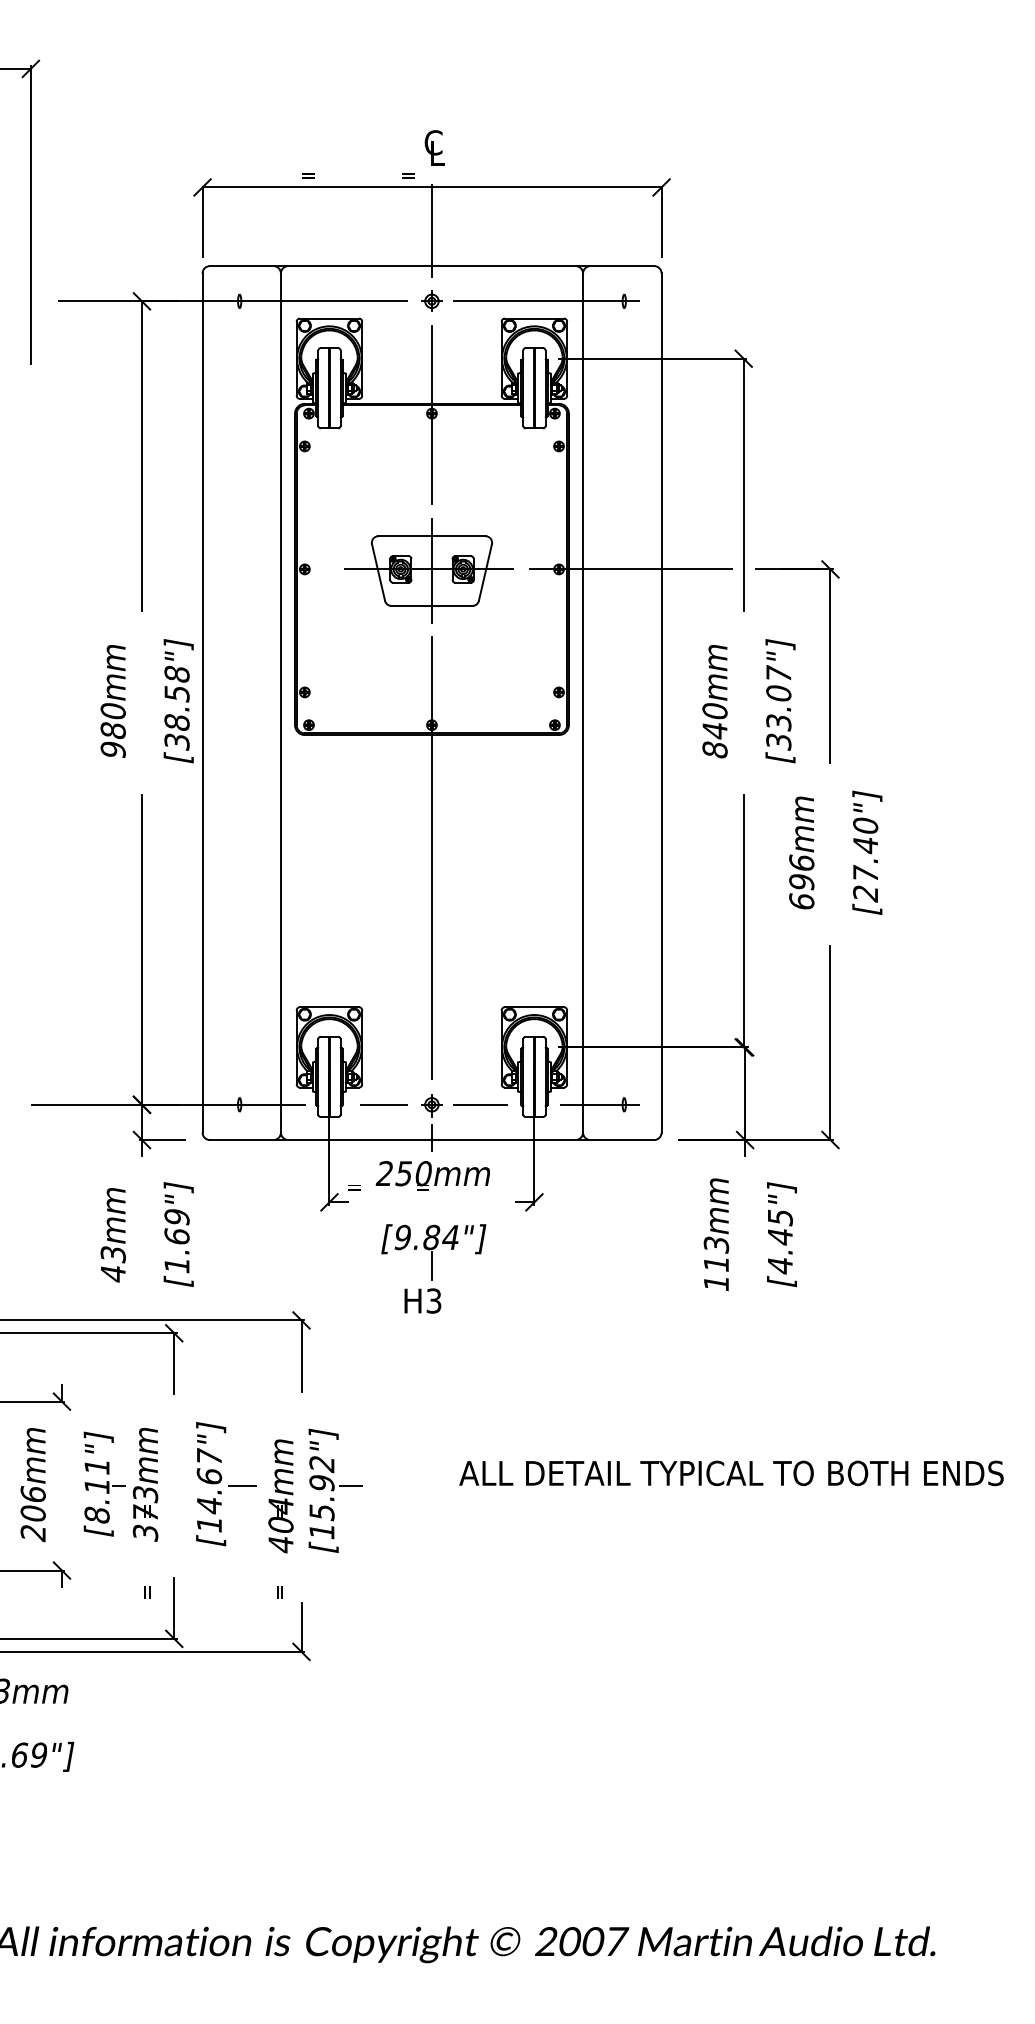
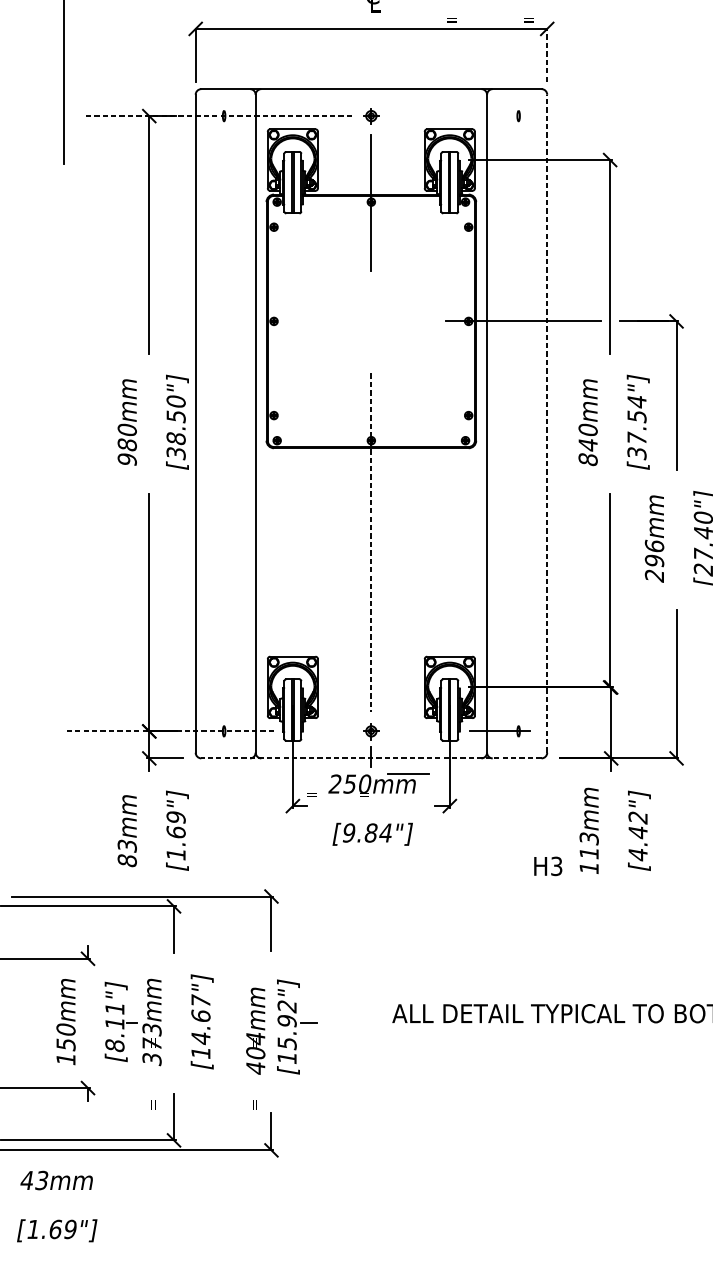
text: (358, 175) -> (490, 19), moved
line: (661, 222) -> (547, 55), solid -> dashed
line: (431, 230) -> (371, 61), removed
line: (232, 301) -> (218, 116), solid -> dashed
line: (546, 301) -> (459, 116), removed
part: (428, 570) -> (368, 322), removed
text: (176, 673) -> (175, 401), [38.58"] -> [38.50"]
text: (778, 698) -> (636, 420), [33.07"] -> [37.54"]
line: (661, 703) -> (547, 424), solid -> dashed
line: (431, 858) -> (371, 542), solid -> dashed
text: (801, 901) -> (654, 575), 696mm -> 296mm
line: (168, 1104) -> (169, 731), solid -> dashed
line: (383, 1104) -> (334, 731), removed
line: (480, 1104) -> (408, 773), moved
line: (431, 1140) -> (371, 758), solid -> dashed
text: (779, 1217) -> (637, 817), [4.45"] -> [4.42"]
line: (431, 1265) -> (371, 854), removed
text: (112, 1273) -> (126, 860), 43mm -> 83mm
text: (422, 1300) -> (547, 865), moved
line: (242, 1486) -> (226, 1023), removed
text: (32, 1514) -> (65, 1045), 206mm -> 150mm

